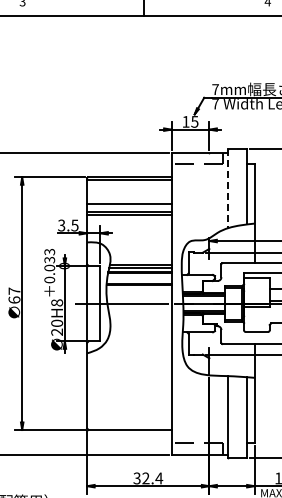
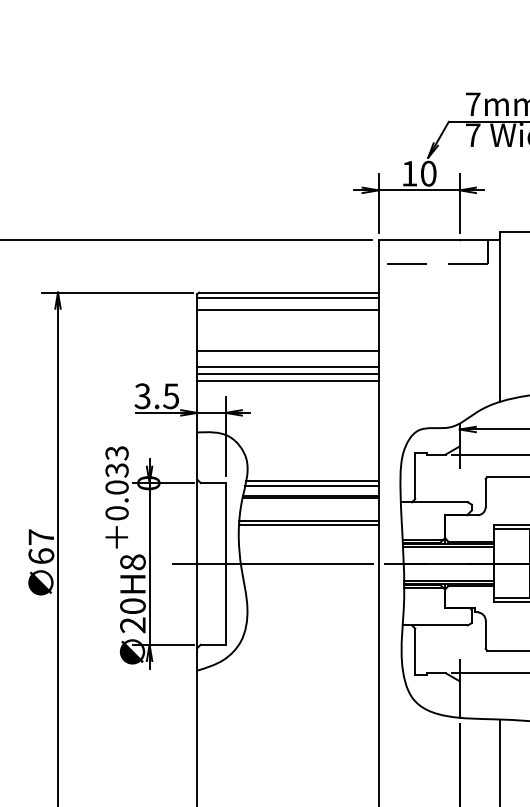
text: (194, 121) -> (427, 172), 15 -> 10
line: (129, 185) -> (288, 310), added
line: (228, 188) -> (500, 316), dashed -> solid
line: (129, 218) -> (288, 381), added

